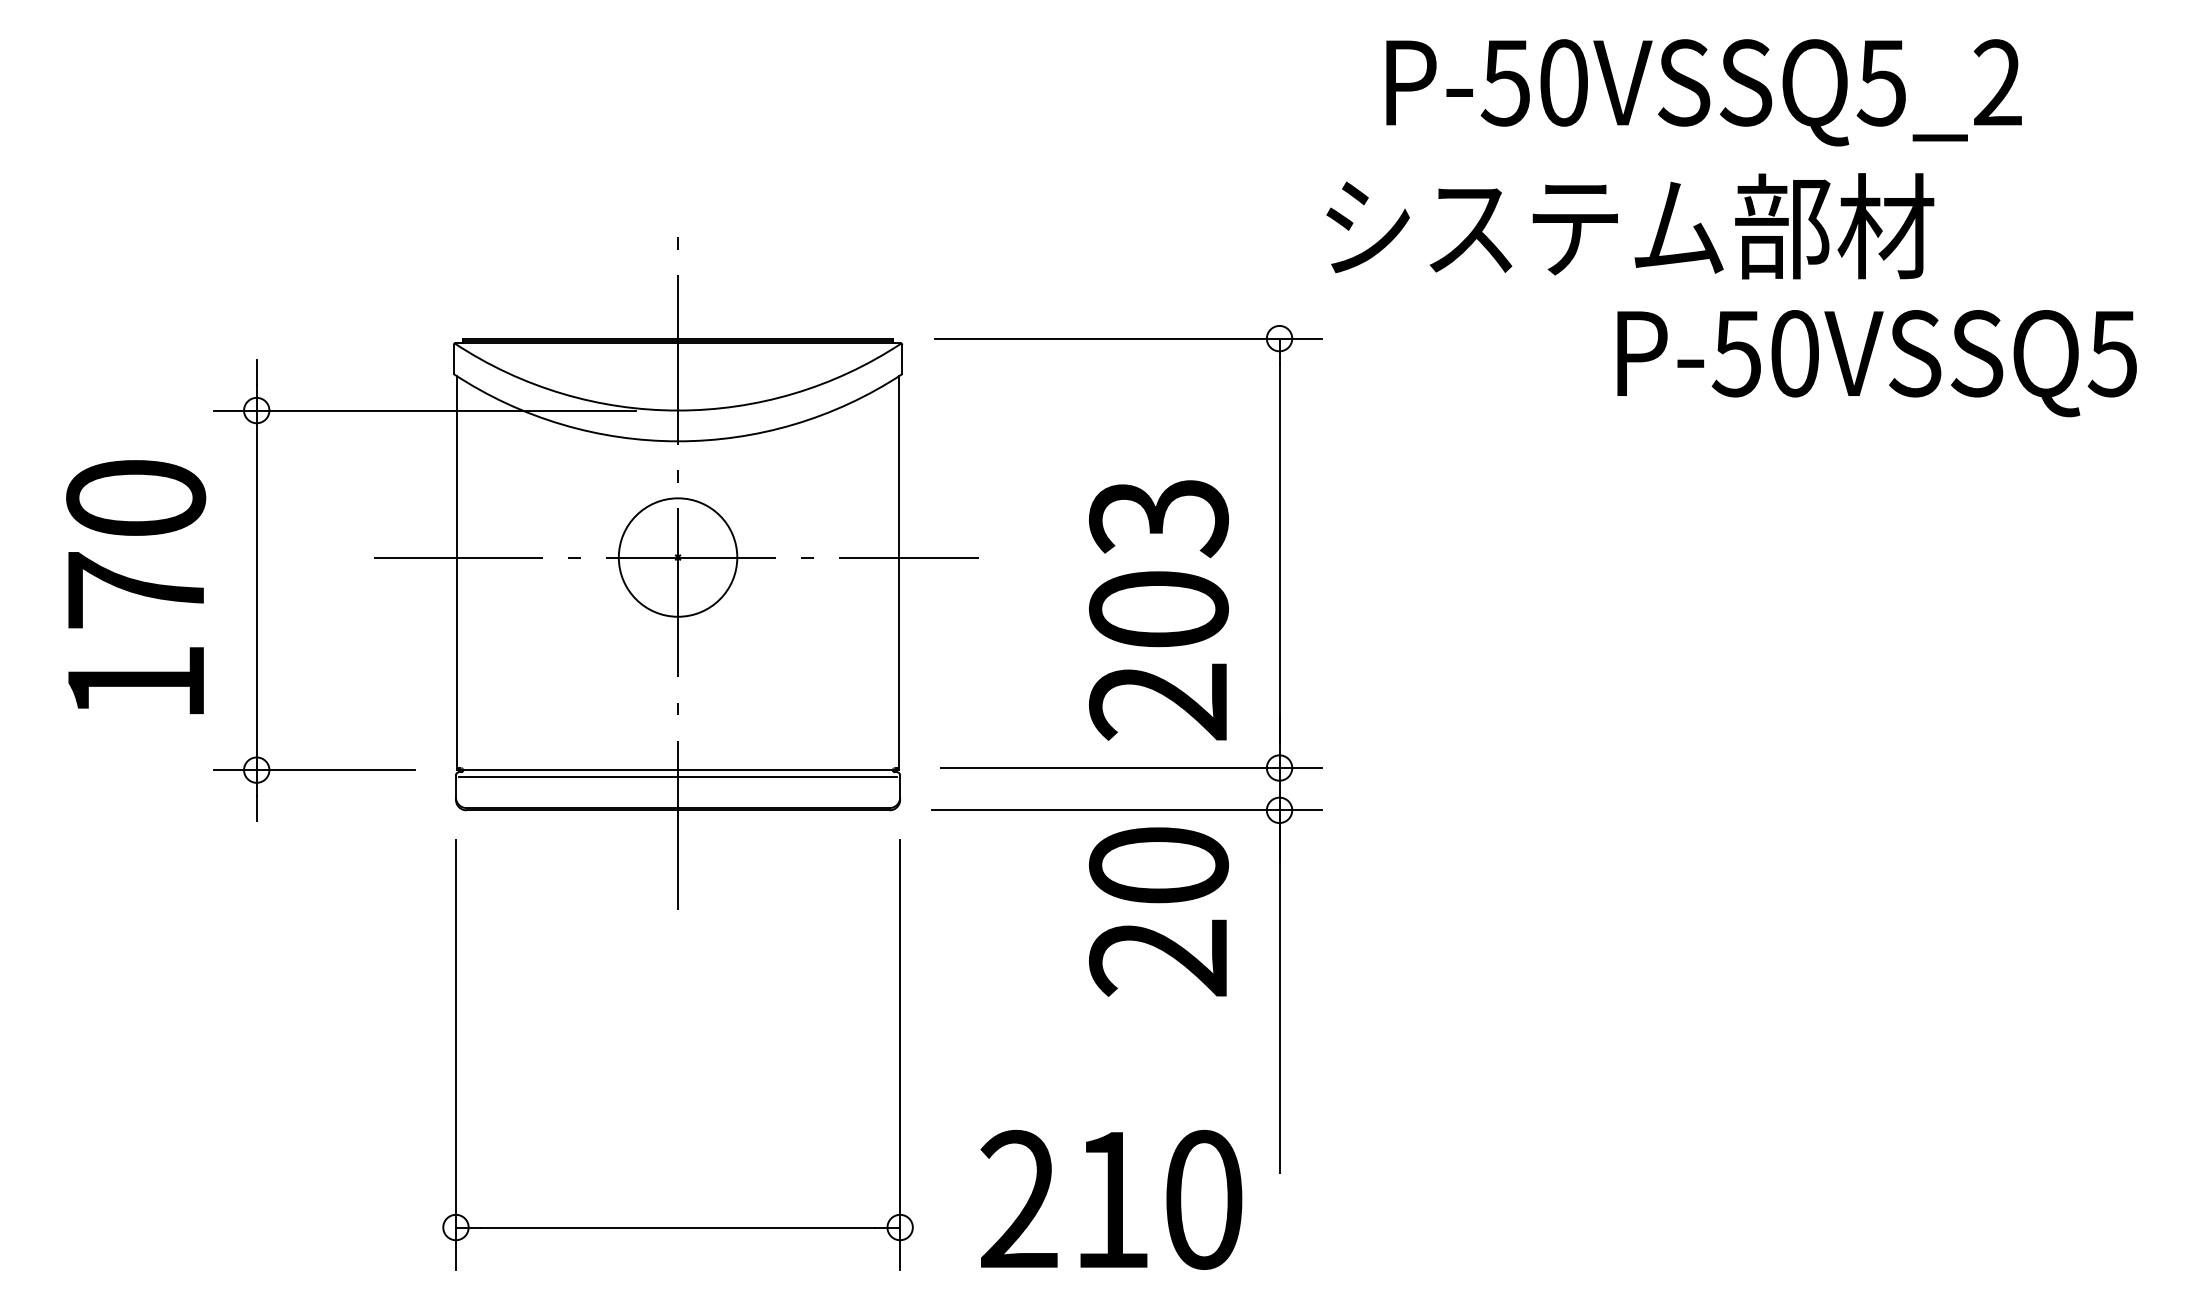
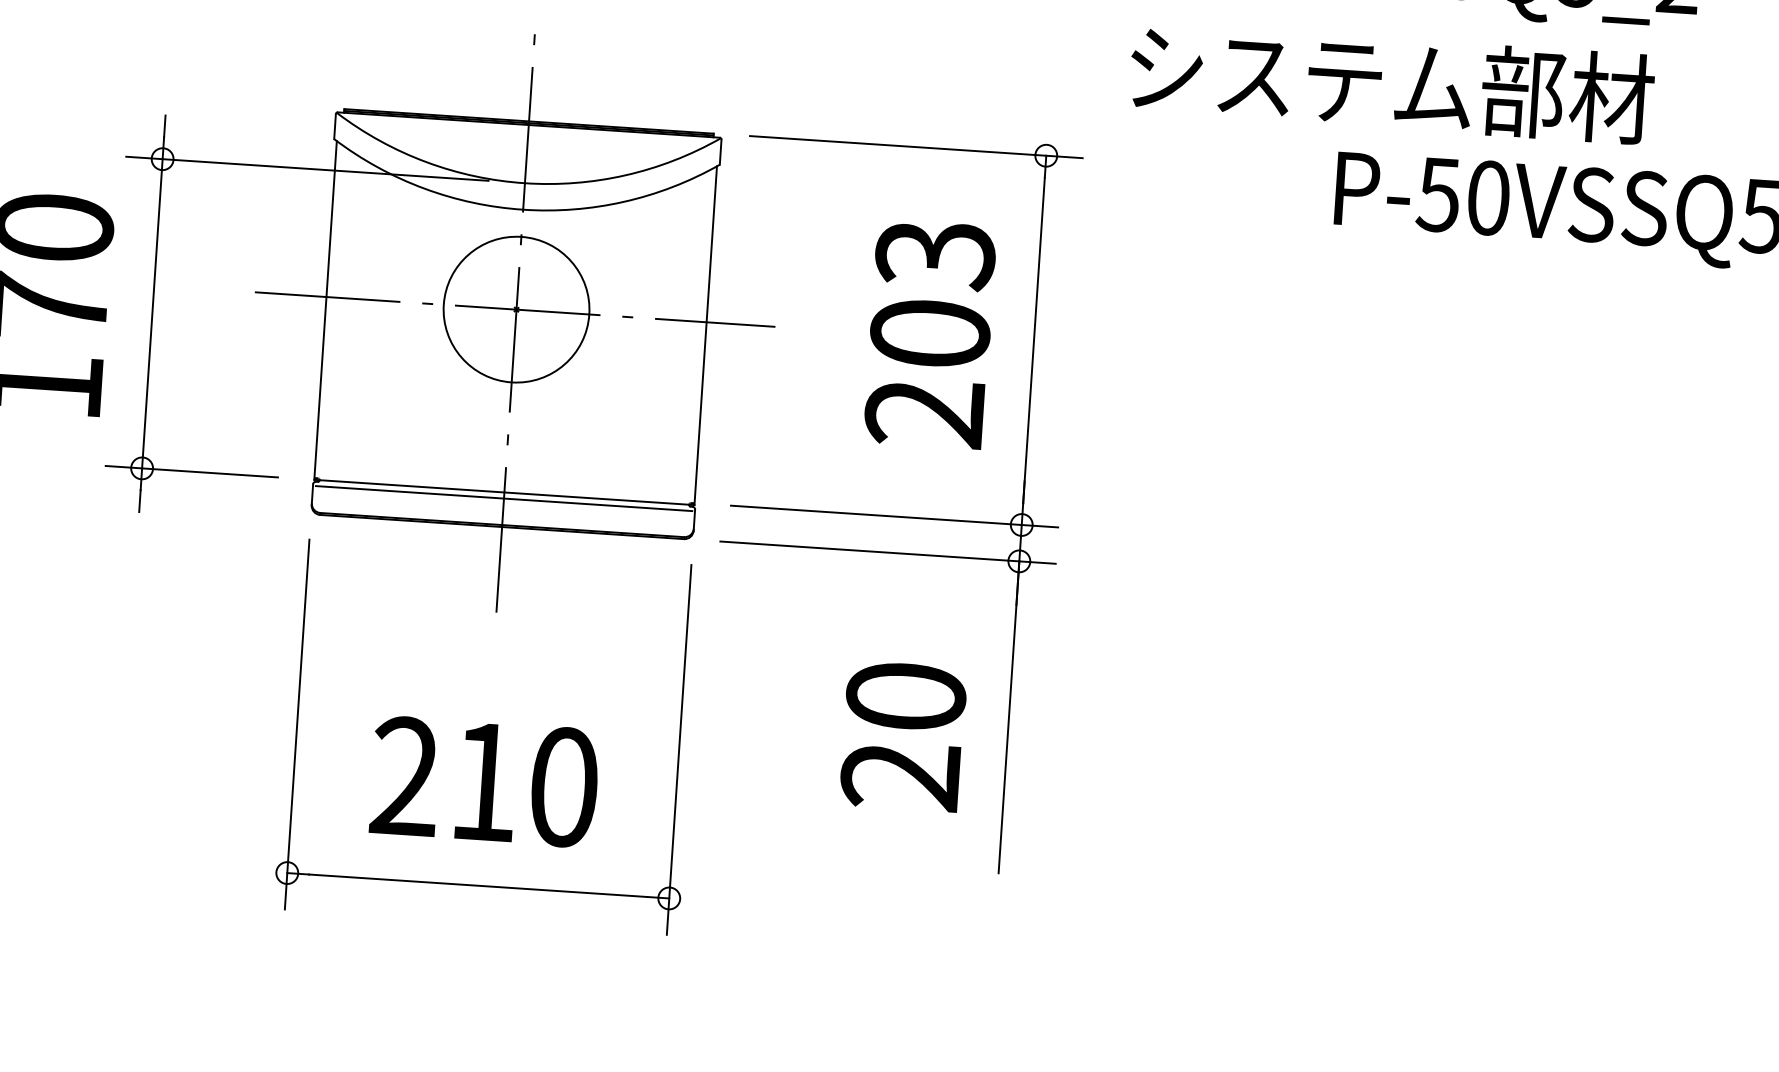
text: (1630, 226) -> (1392, 83), moved
circle: (677, 557) -> (516, 309), size x1.43
text: (1158, 610) -> (929, 334), moved
text: (1158, 911) -> (903, 736), moved
text: (1111, 1199) -> (484, 781), moved

